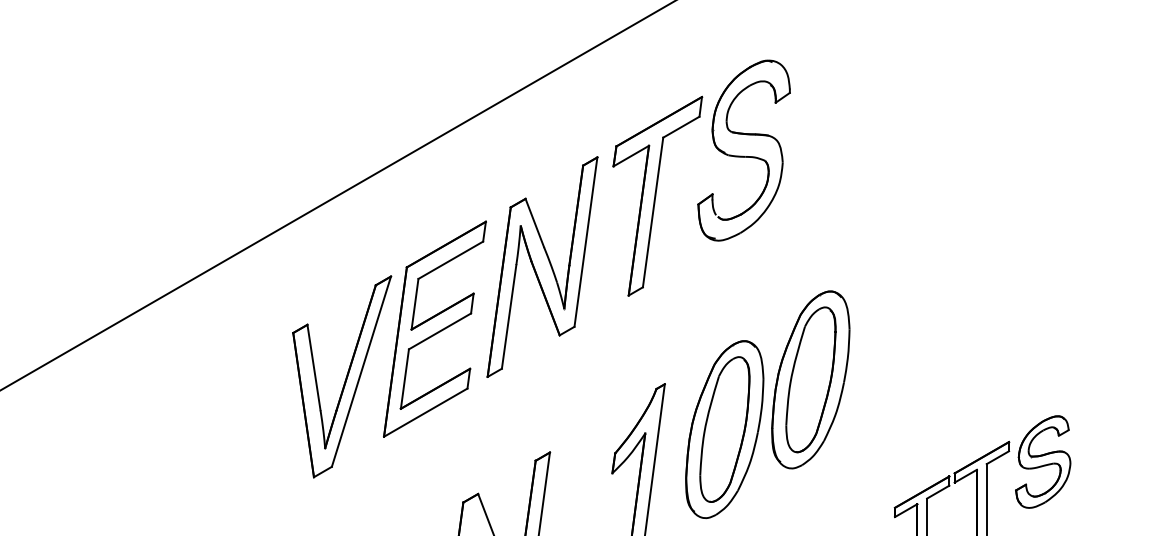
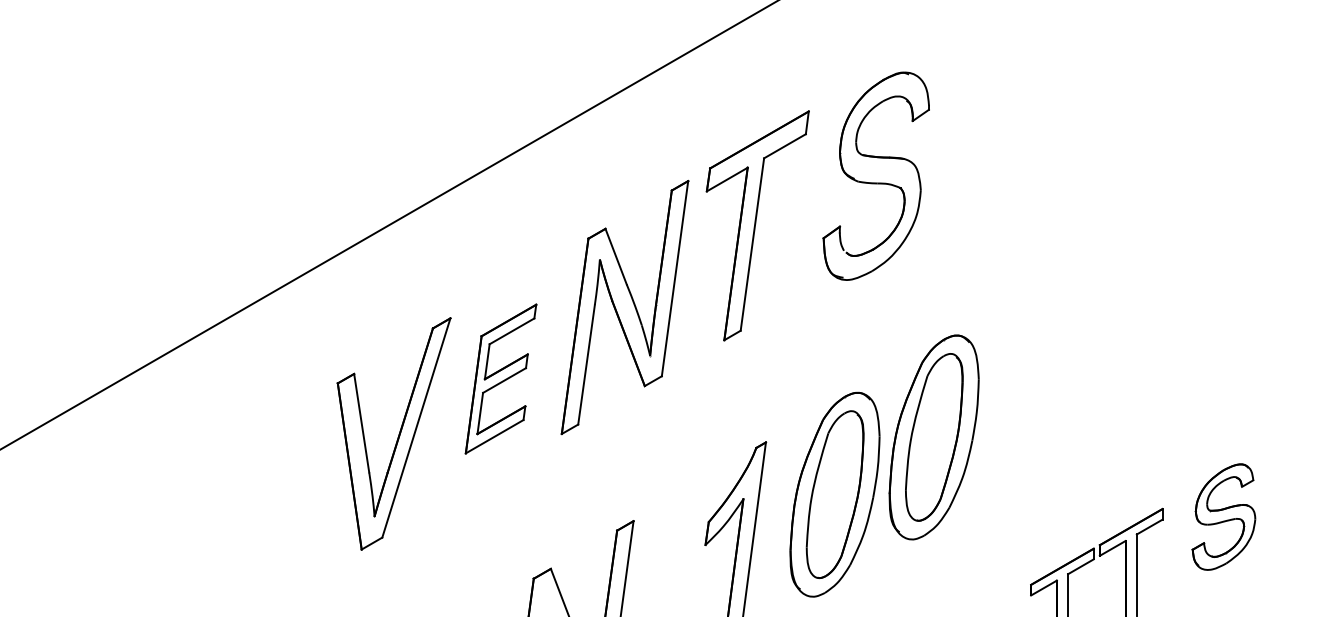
part: (743, 156) -> (875, 182), moved
part: (434, 328) -> (500, 378), size x0.6
part: (1042, 461) -> (1223, 516), moved

